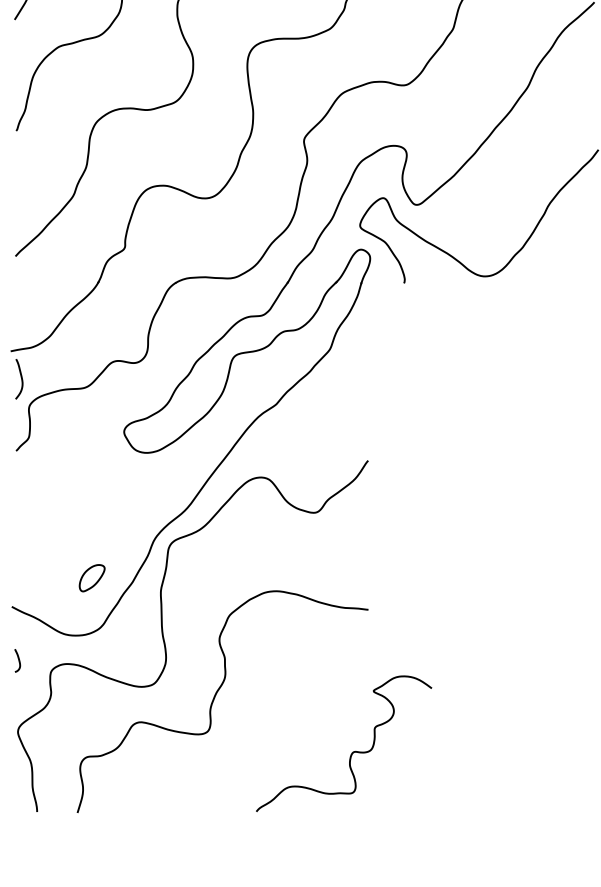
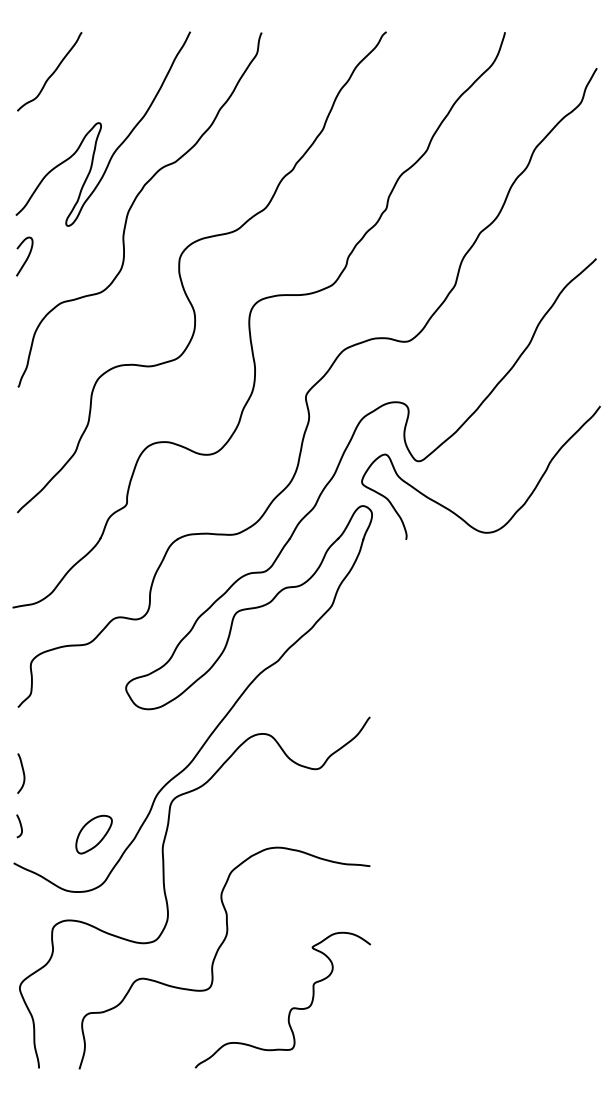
curve: (20, 378) -> (22, 772), moved
part: (91, 578) -> (93, 834), size x1.43
curve: (18, 661) -> (20, 826), moved
curve: (352, 752) -> (291, 1008), moved

